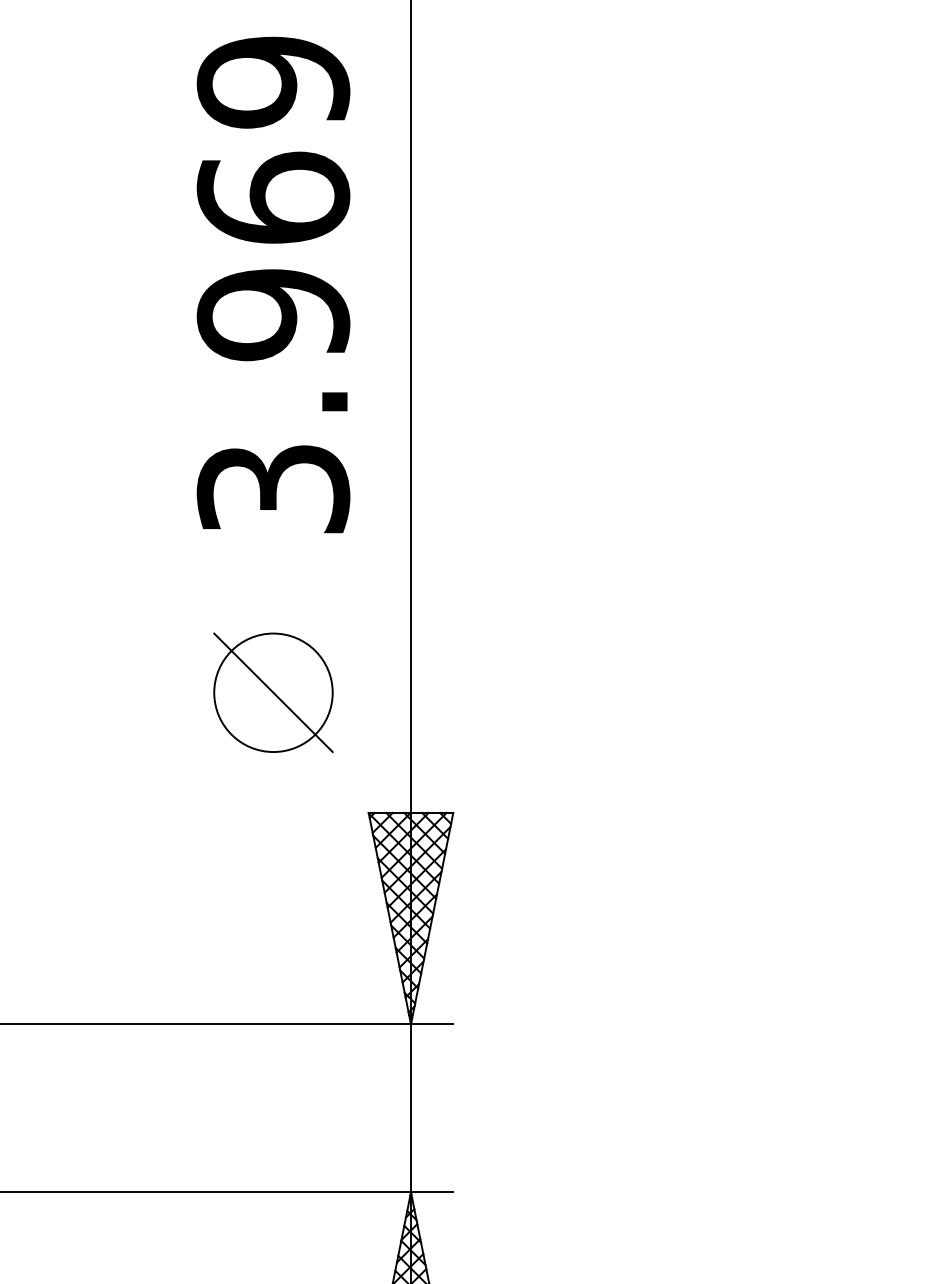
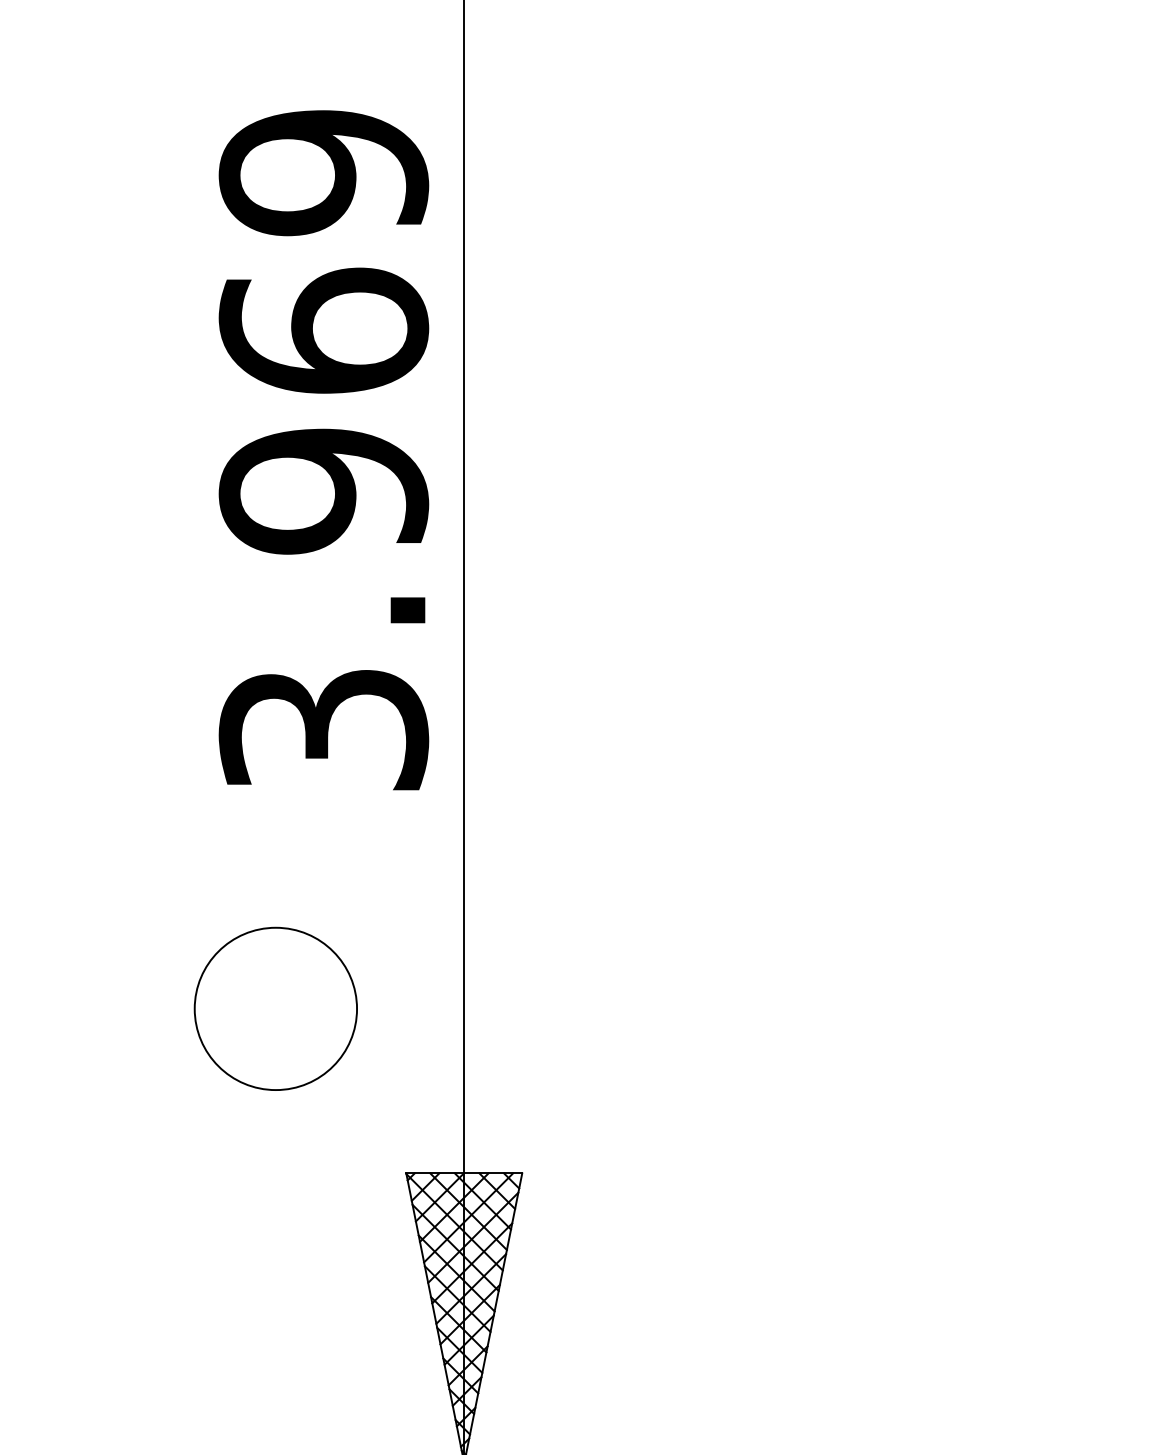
text: (273, 284) -> (323, 449), moved
line: (273, 692) -> (275, 1008), removed

